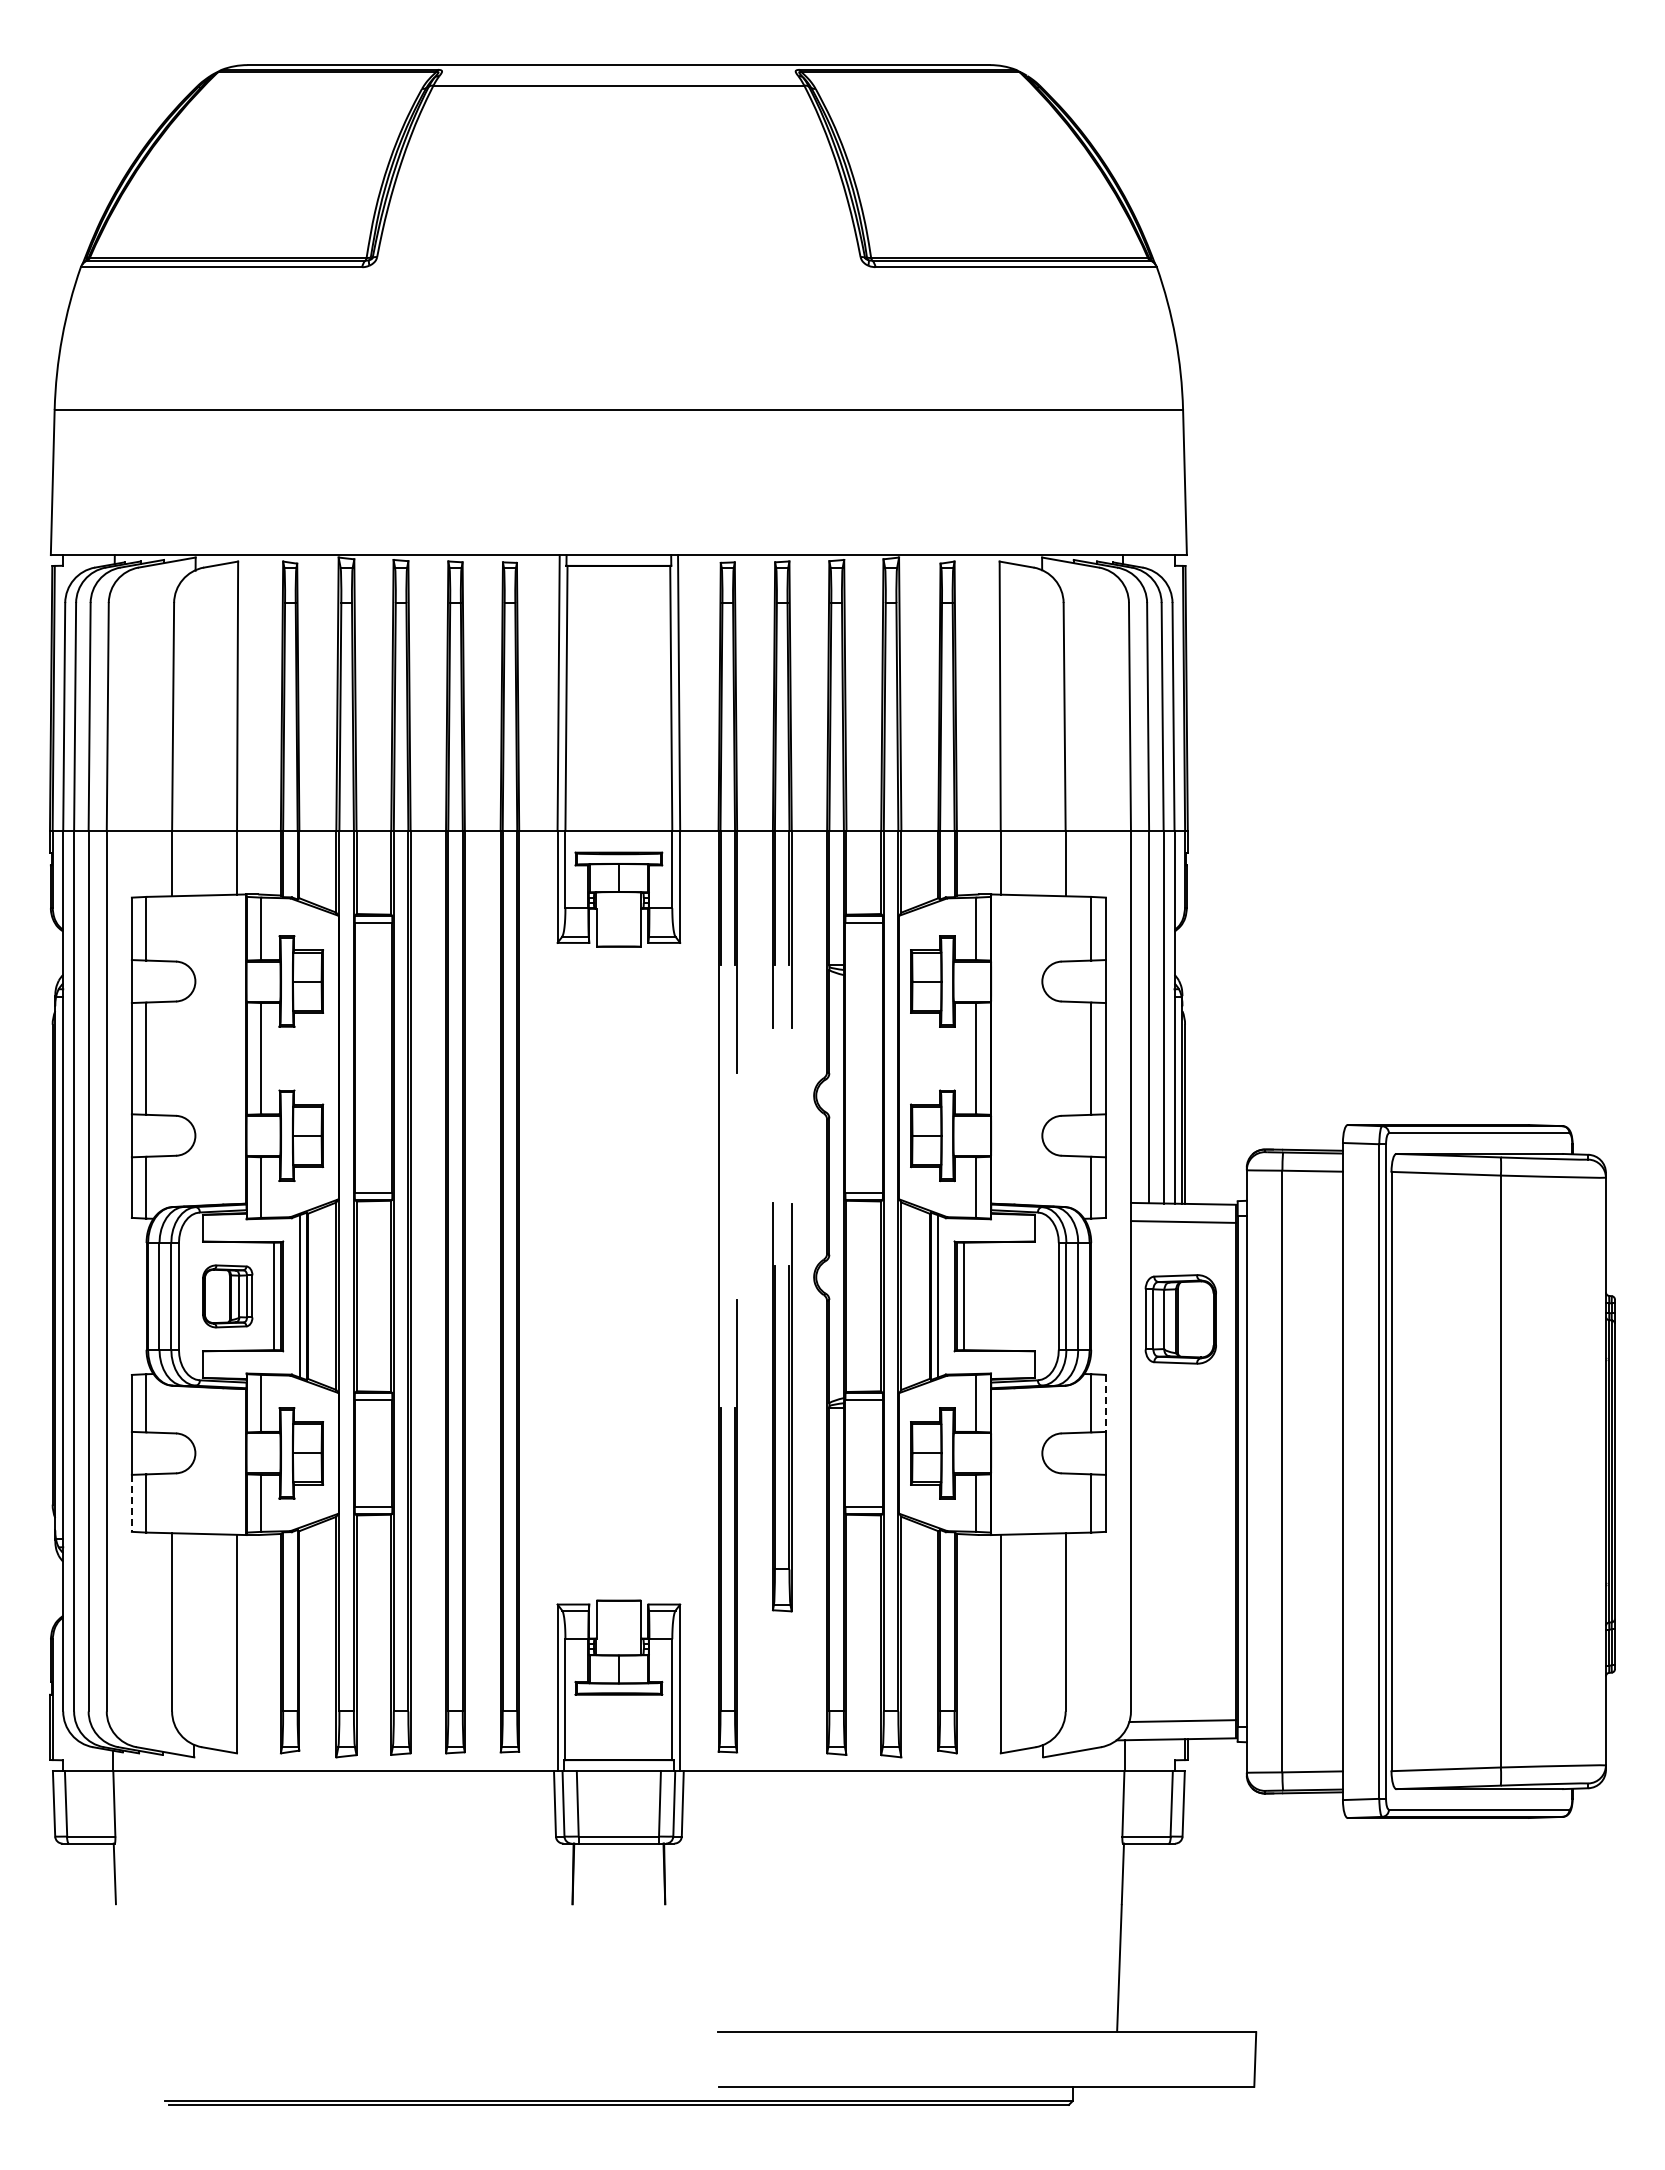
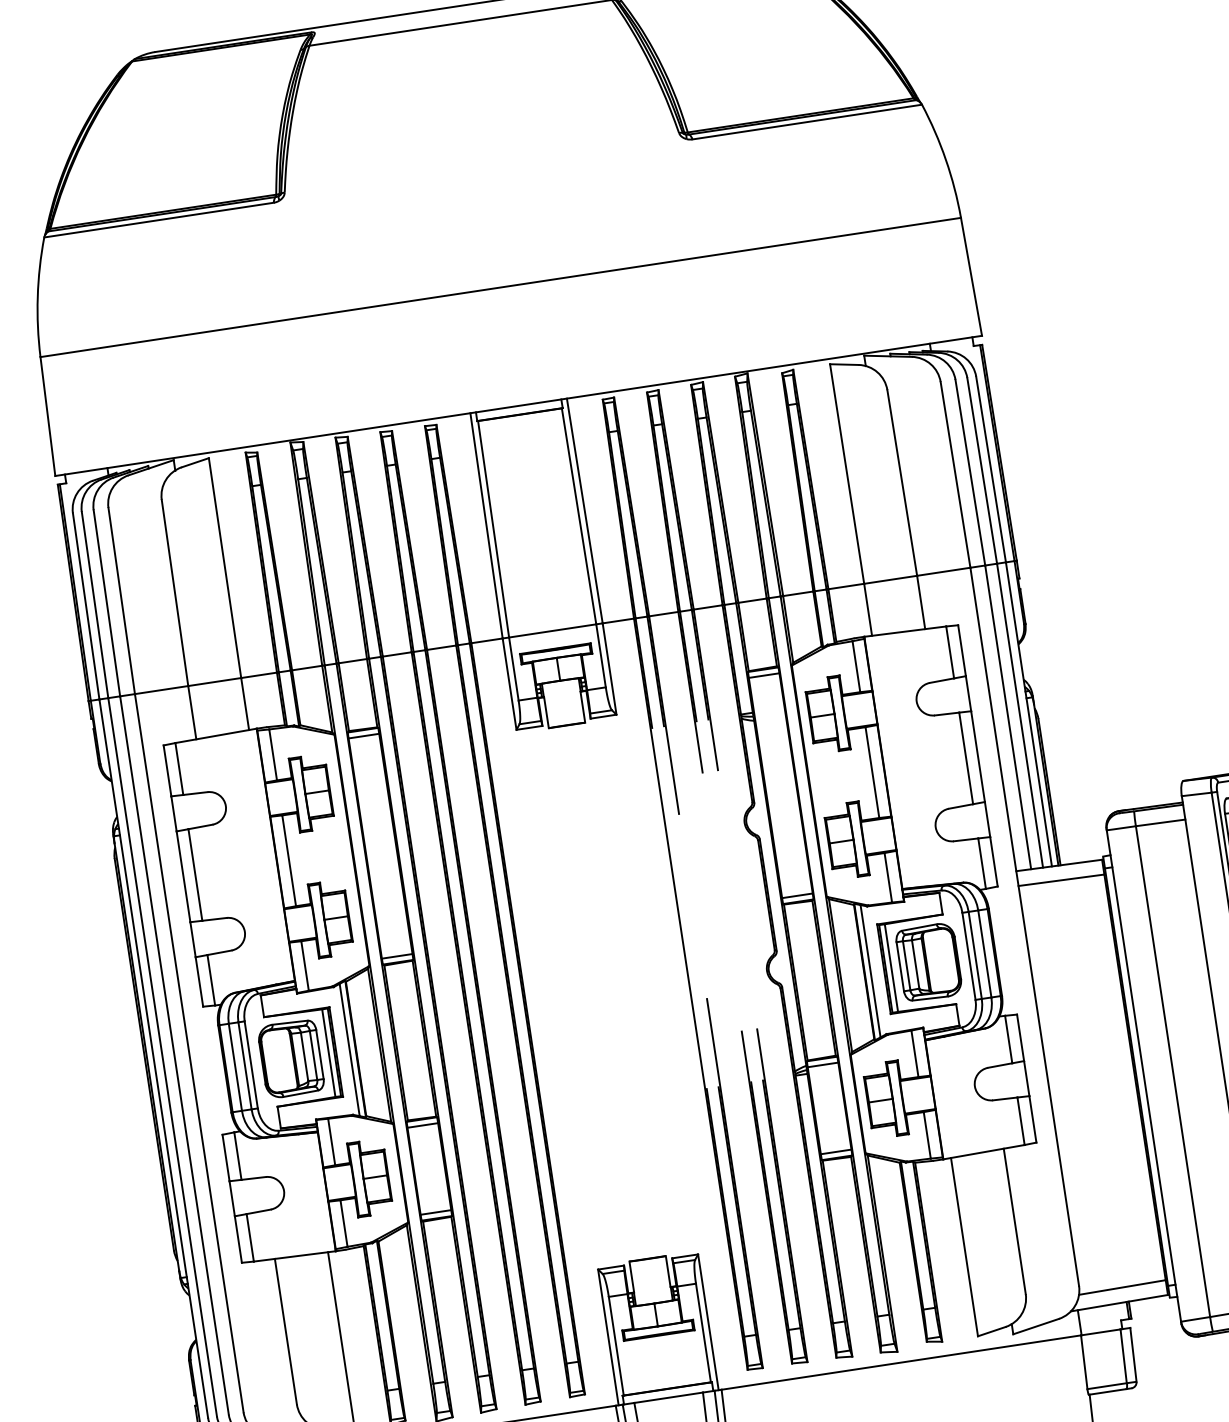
part: (227, 1296) -> (290, 1058), size x1.43
part: (1180, 1319) -> (928, 962), moved
line: (1105, 1403) -> (1020, 1037), dashed -> solid
part: (782, 1407) -> (774, 1196), moved
line: (131, 1503) -> (238, 1239), dashed -> solid

